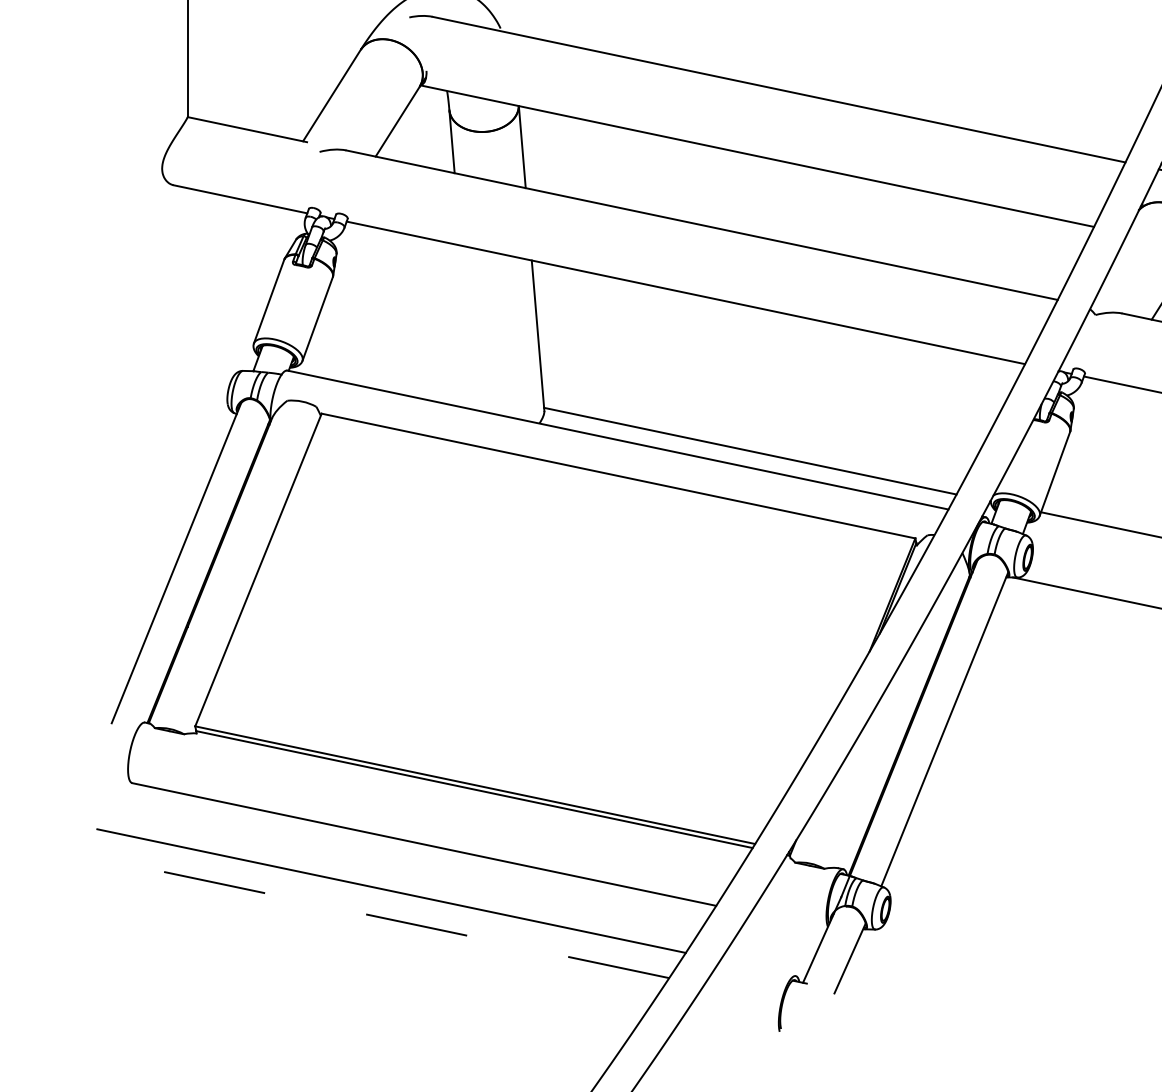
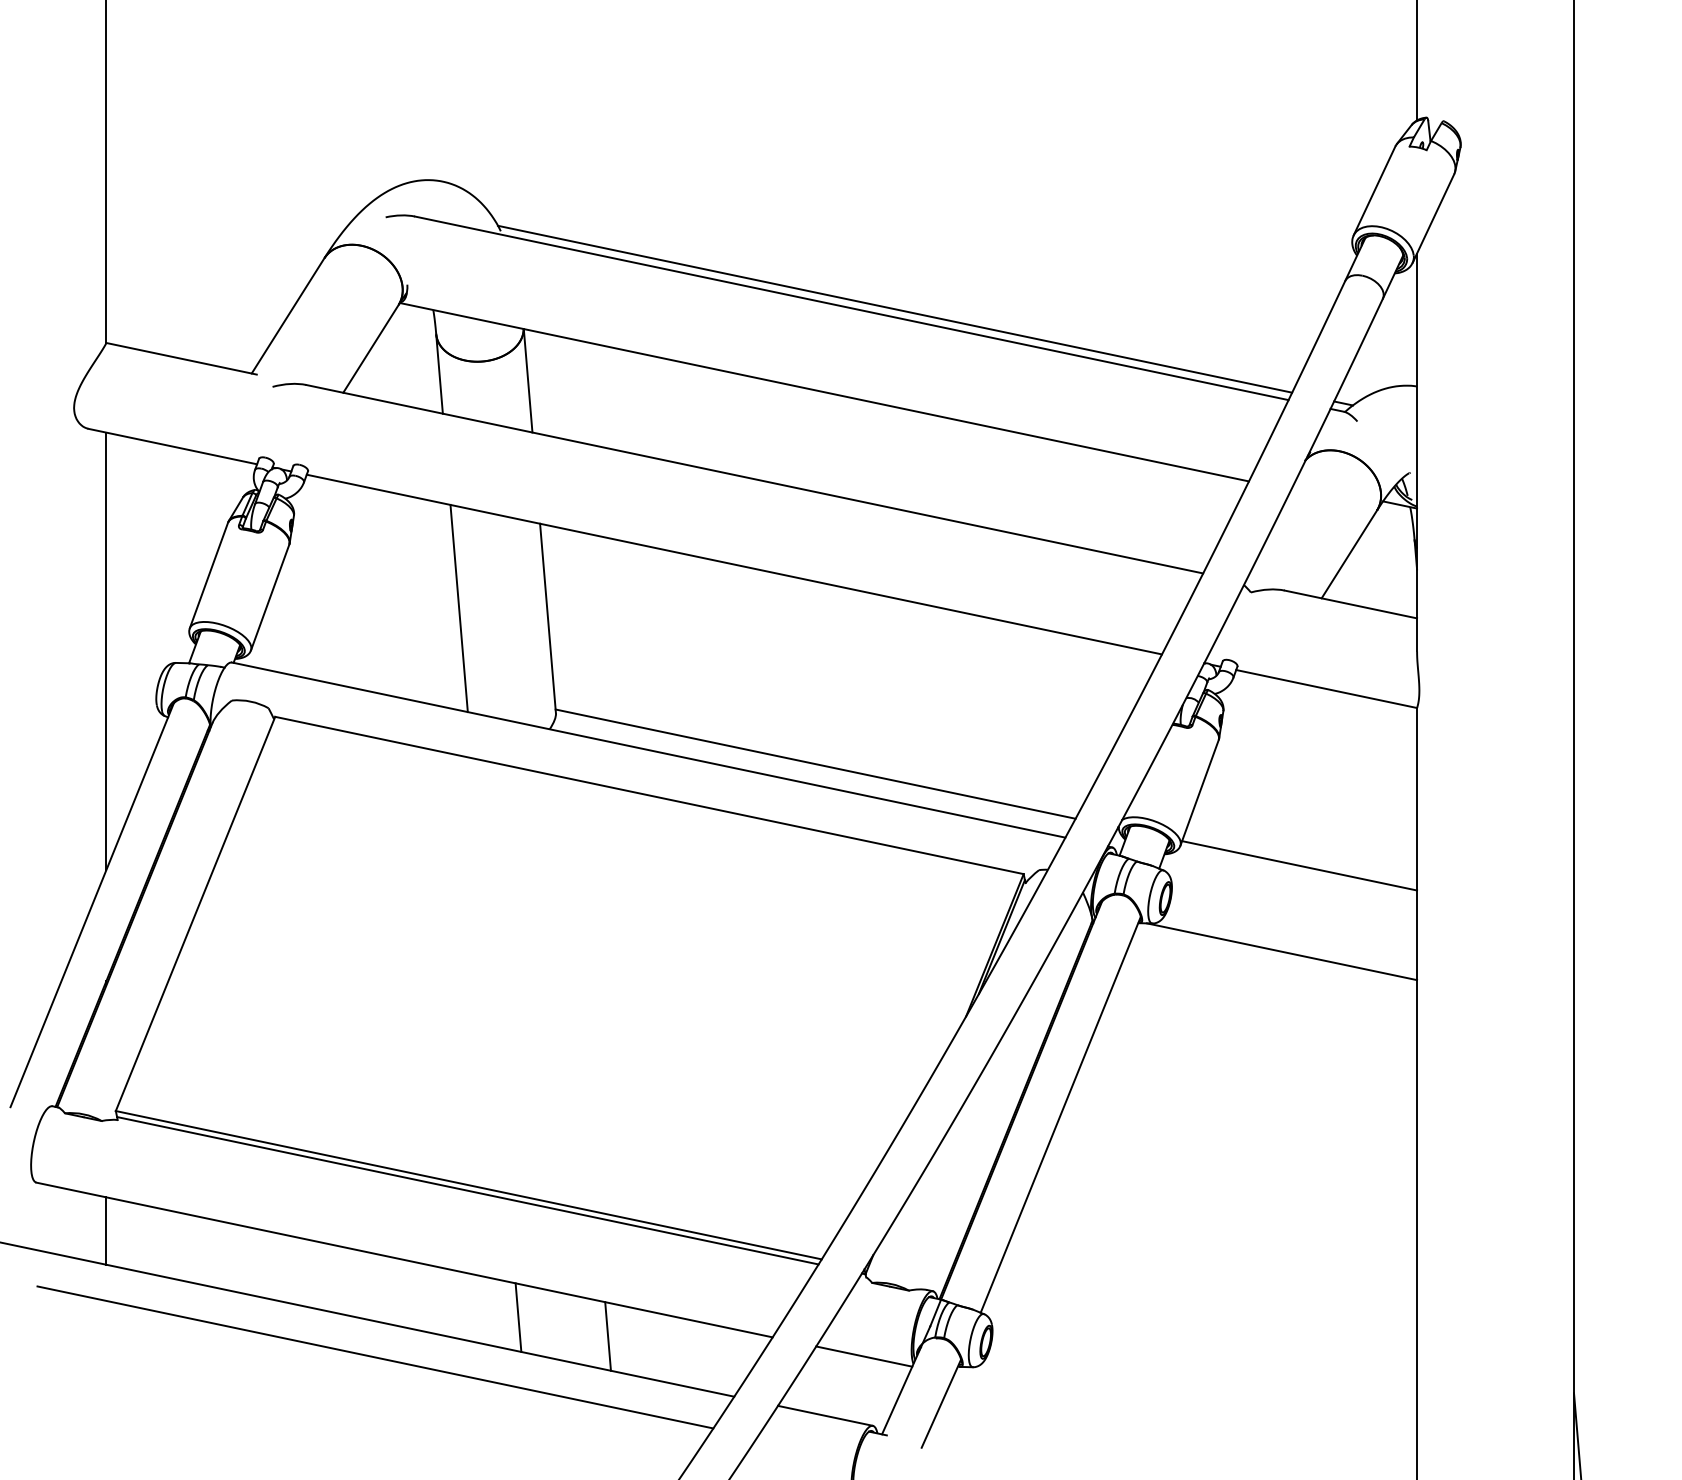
line: (812, 89) -> (894, 308), added
line: (467, 327) -> (458, 608), added
line: (187, 361) -> (106, 650), added
line: (187, 821) -> (106, 1230), added
line: (514, 890) -> (518, 1317), added
line: (585, 905) -> (607, 1336), added
line: (400, 921) -> (374, 1357), dashed -> solid
line: (789, 921) -> (864, 1356), added
line: (757, 967) -> (824, 1415), added

